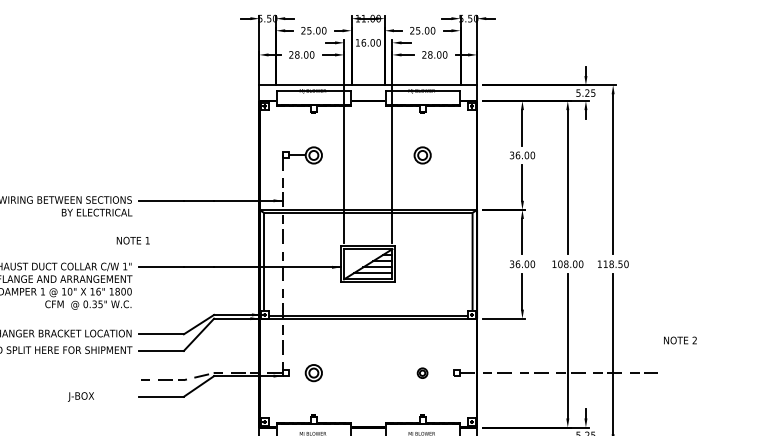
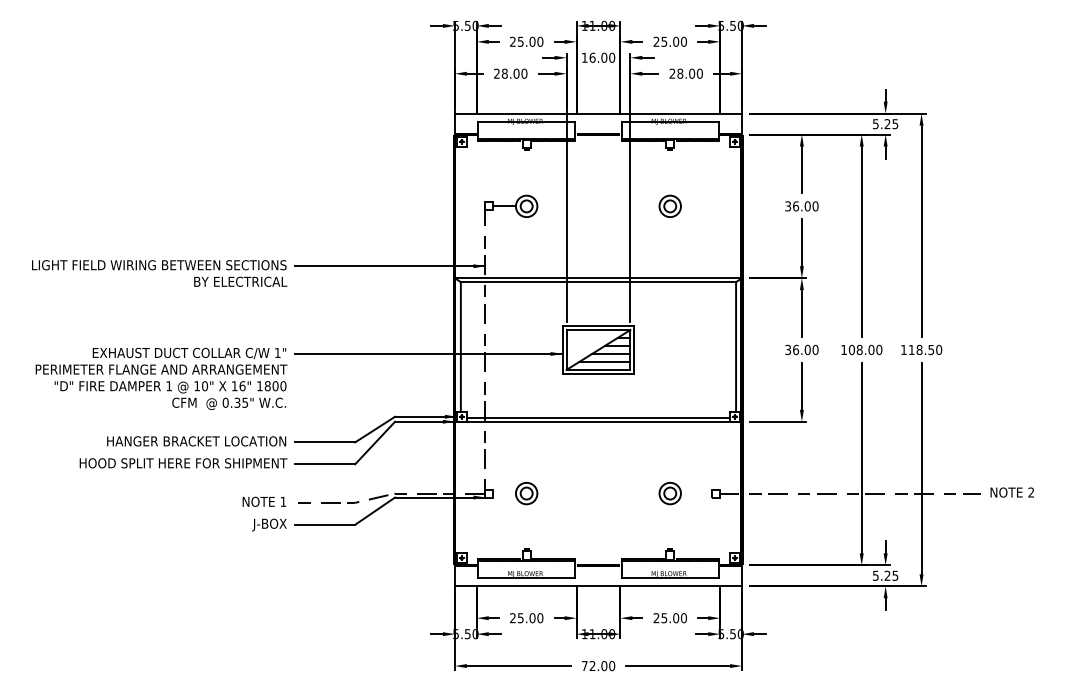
text: (133, 240) -> (264, 501), moved
text: (679, 340) -> (1011, 492), moved
part: (422, 373) -> (669, 493), size x1.67
text: (81, 396) -> (269, 524), moved

